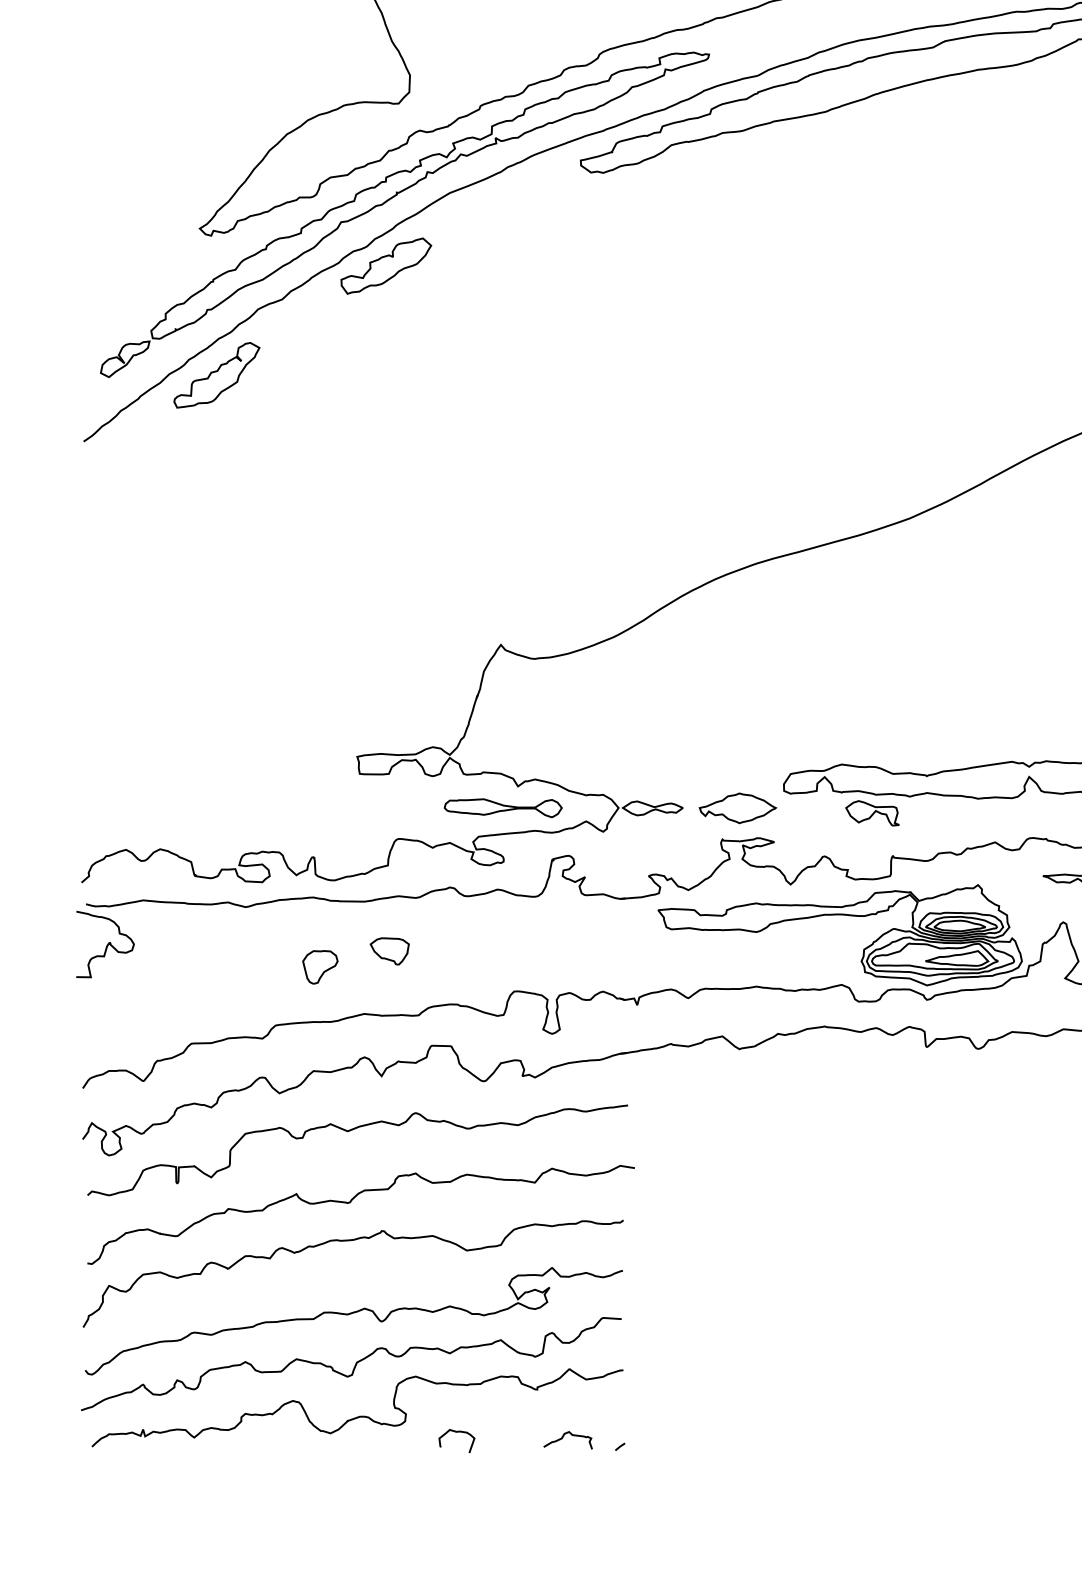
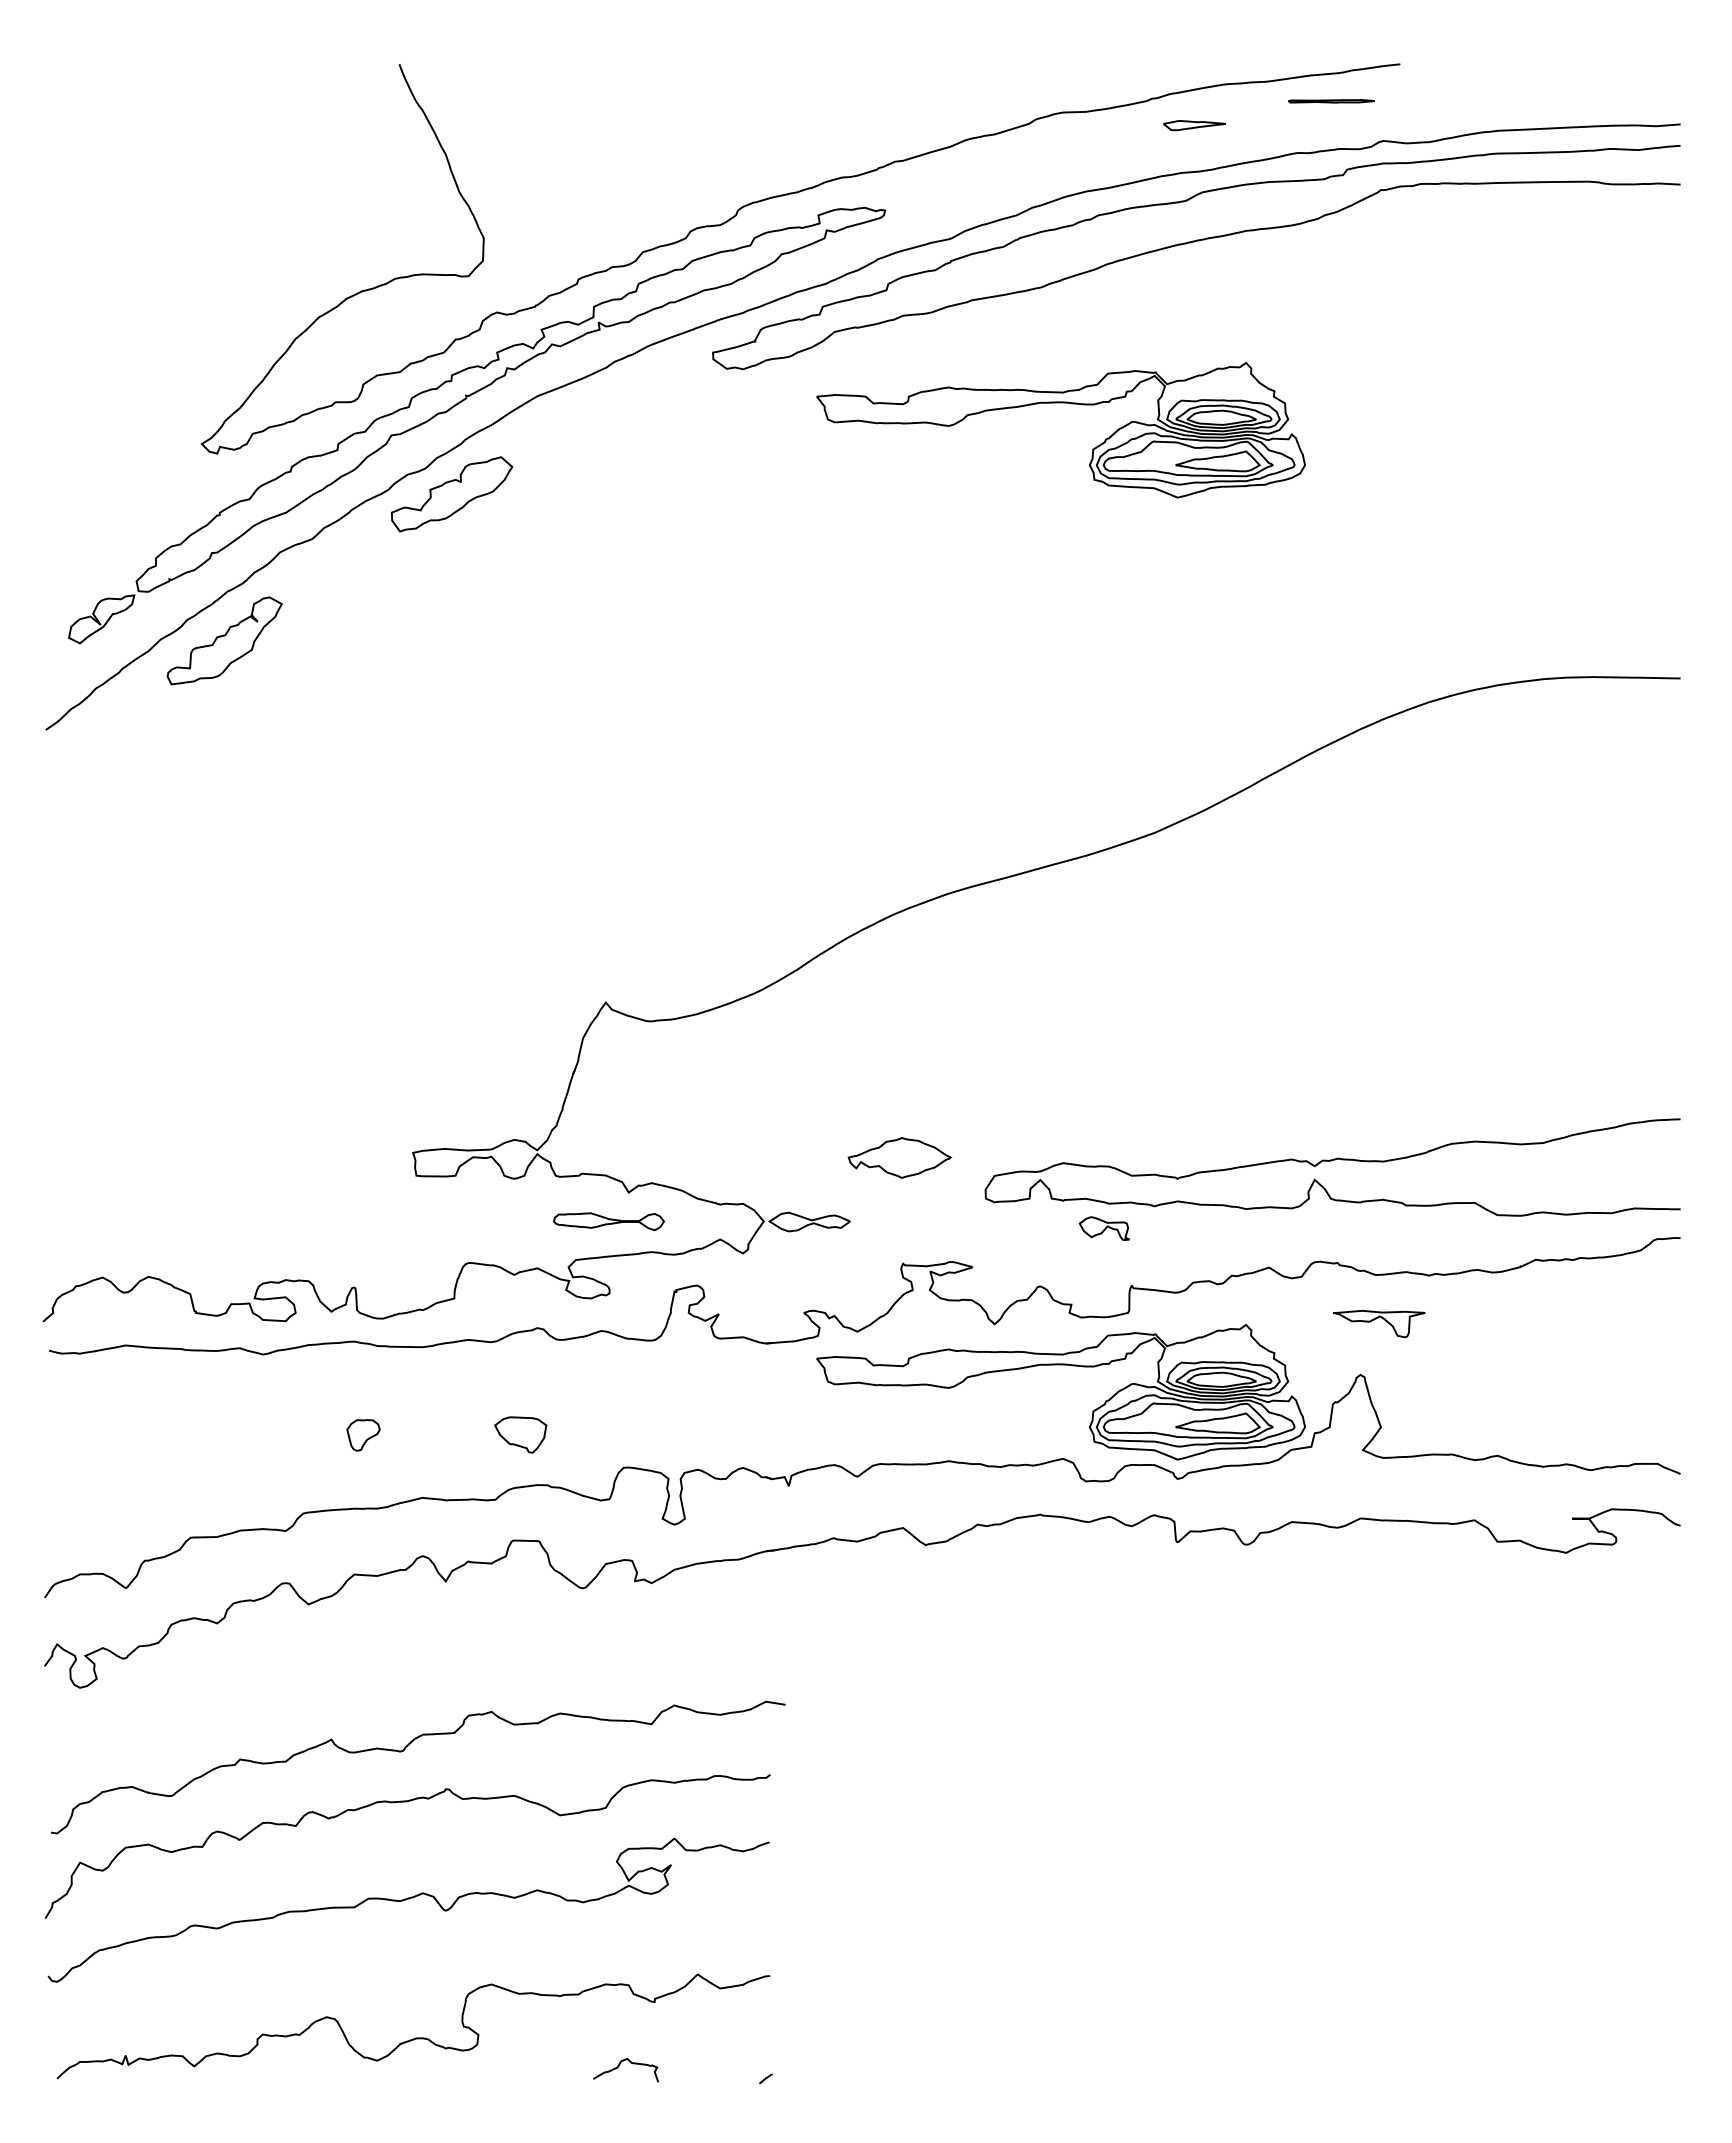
part: (839, 198) -> (1060, 403), added
part: (502, 807) -> (608, 1221), size x0.7
part: (737, 807) -> (899, 1157), moved
part: (872, 813) -> (1104, 1228), size x0.7
curve: (107, 944) -> (77, 1404), removed
part: (389, 951) -> (520, 1434), moved
part: (320, 967) -> (363, 1435), size x0.7
curve: (350, 1131) -> (403, 1655), removed
curve: (354, 1366) -> (409, 1970), removed
curve: (456, 1432) -> (546, 2059), removed
curve: (563, 1437) -> (619, 2066), moved

